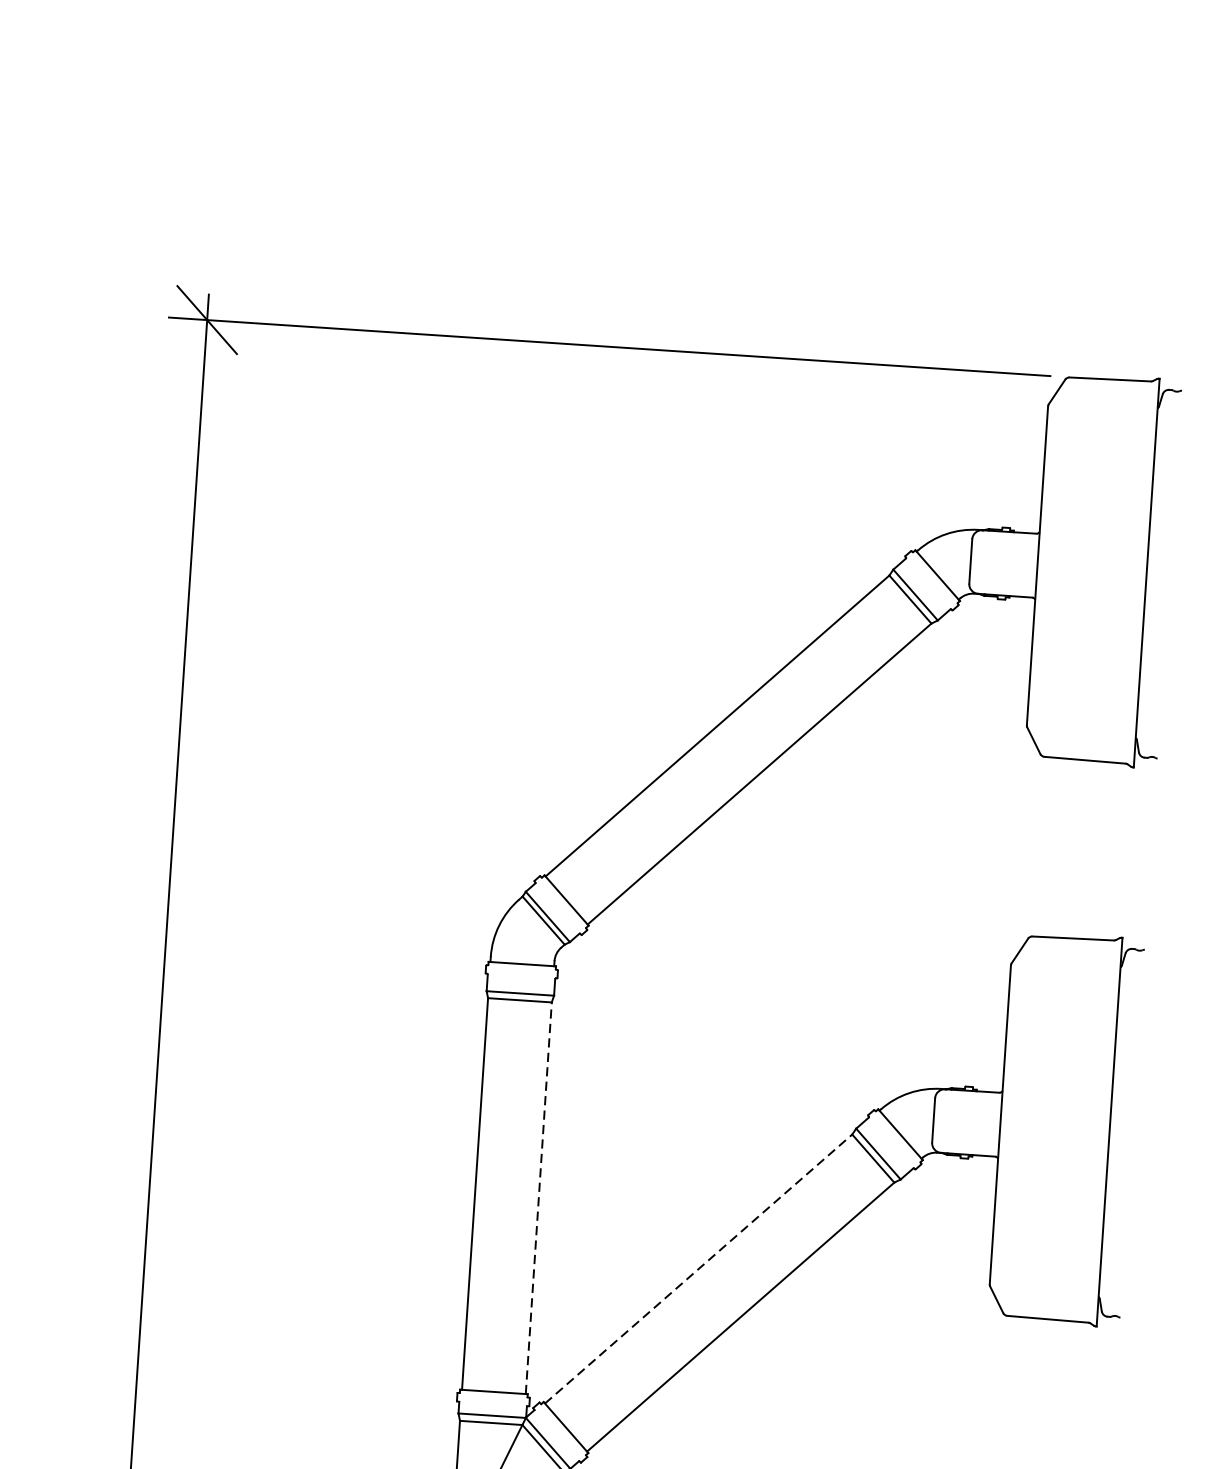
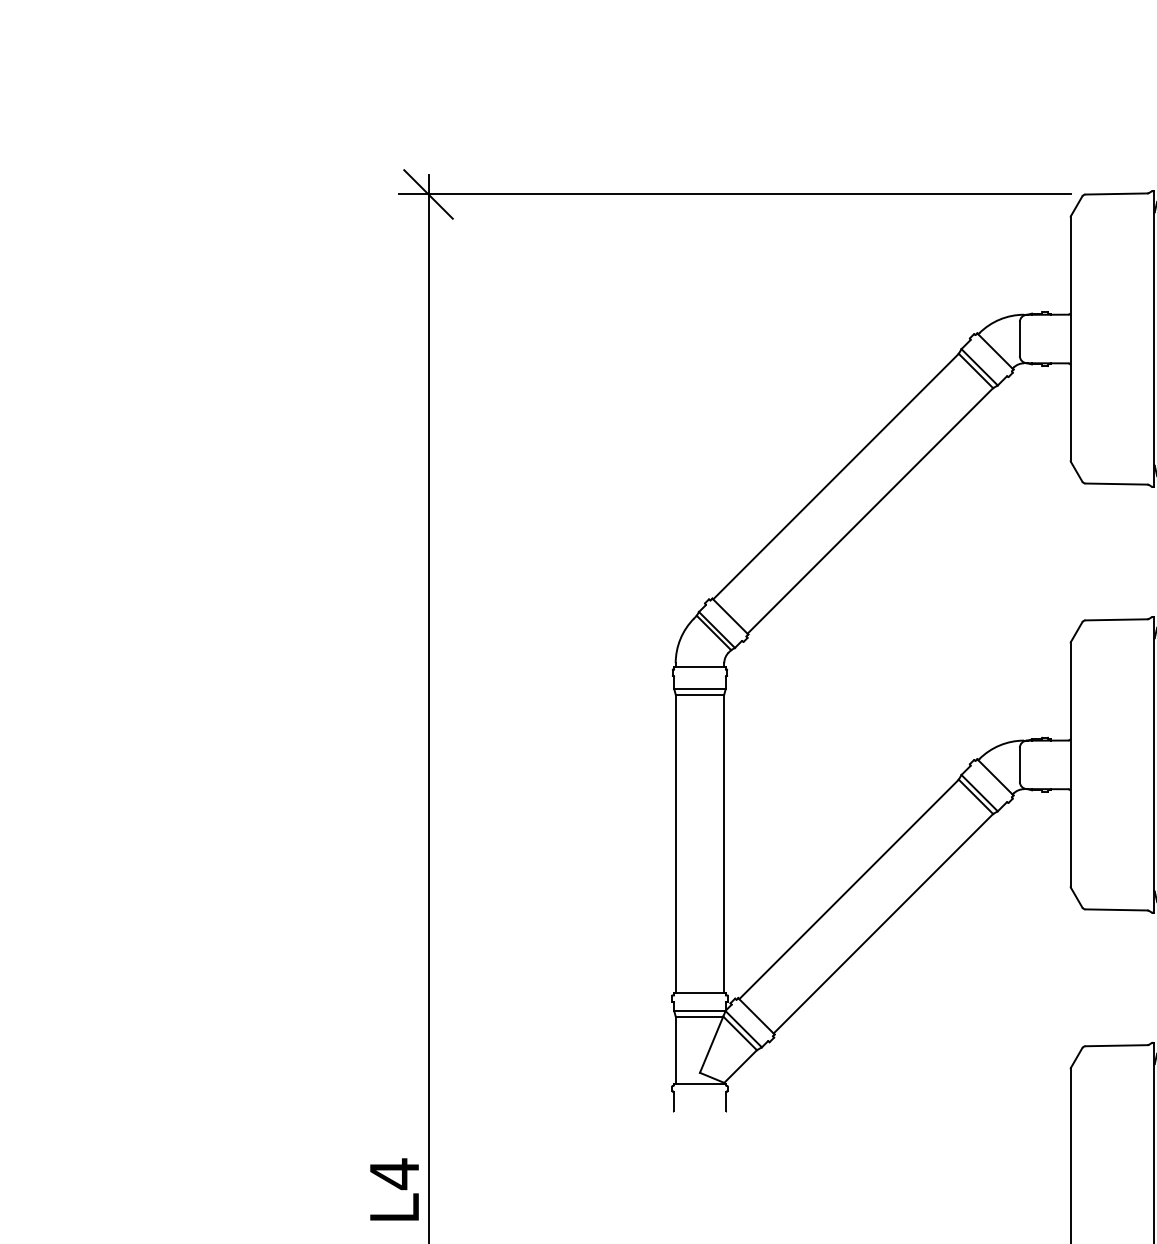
line: (539, 1197) -> (724, 843), dashed -> solid
line: (699, 1269) -> (849, 889), dashed -> solid

